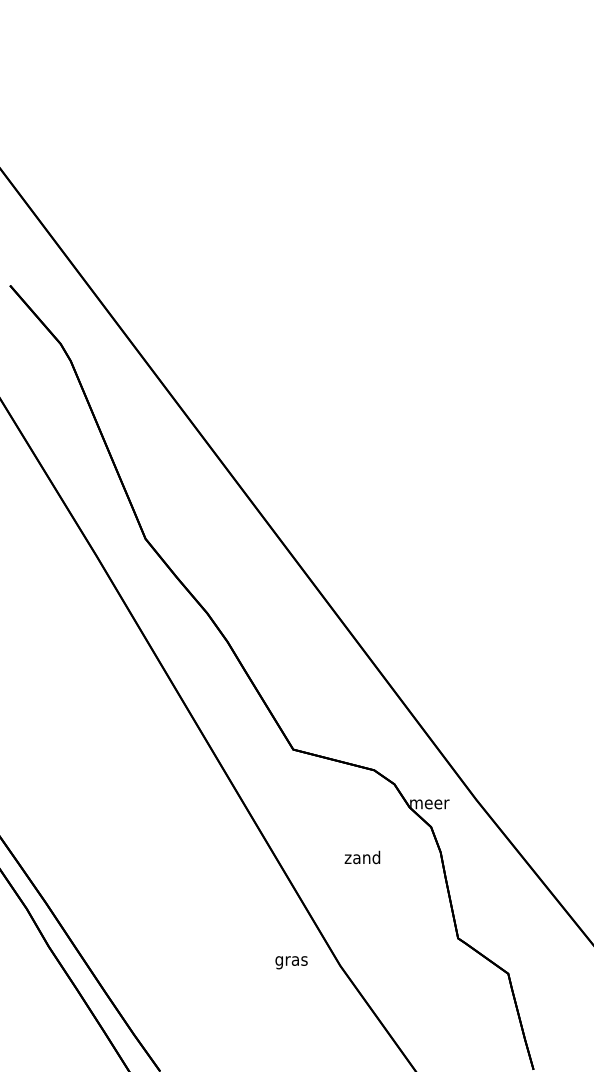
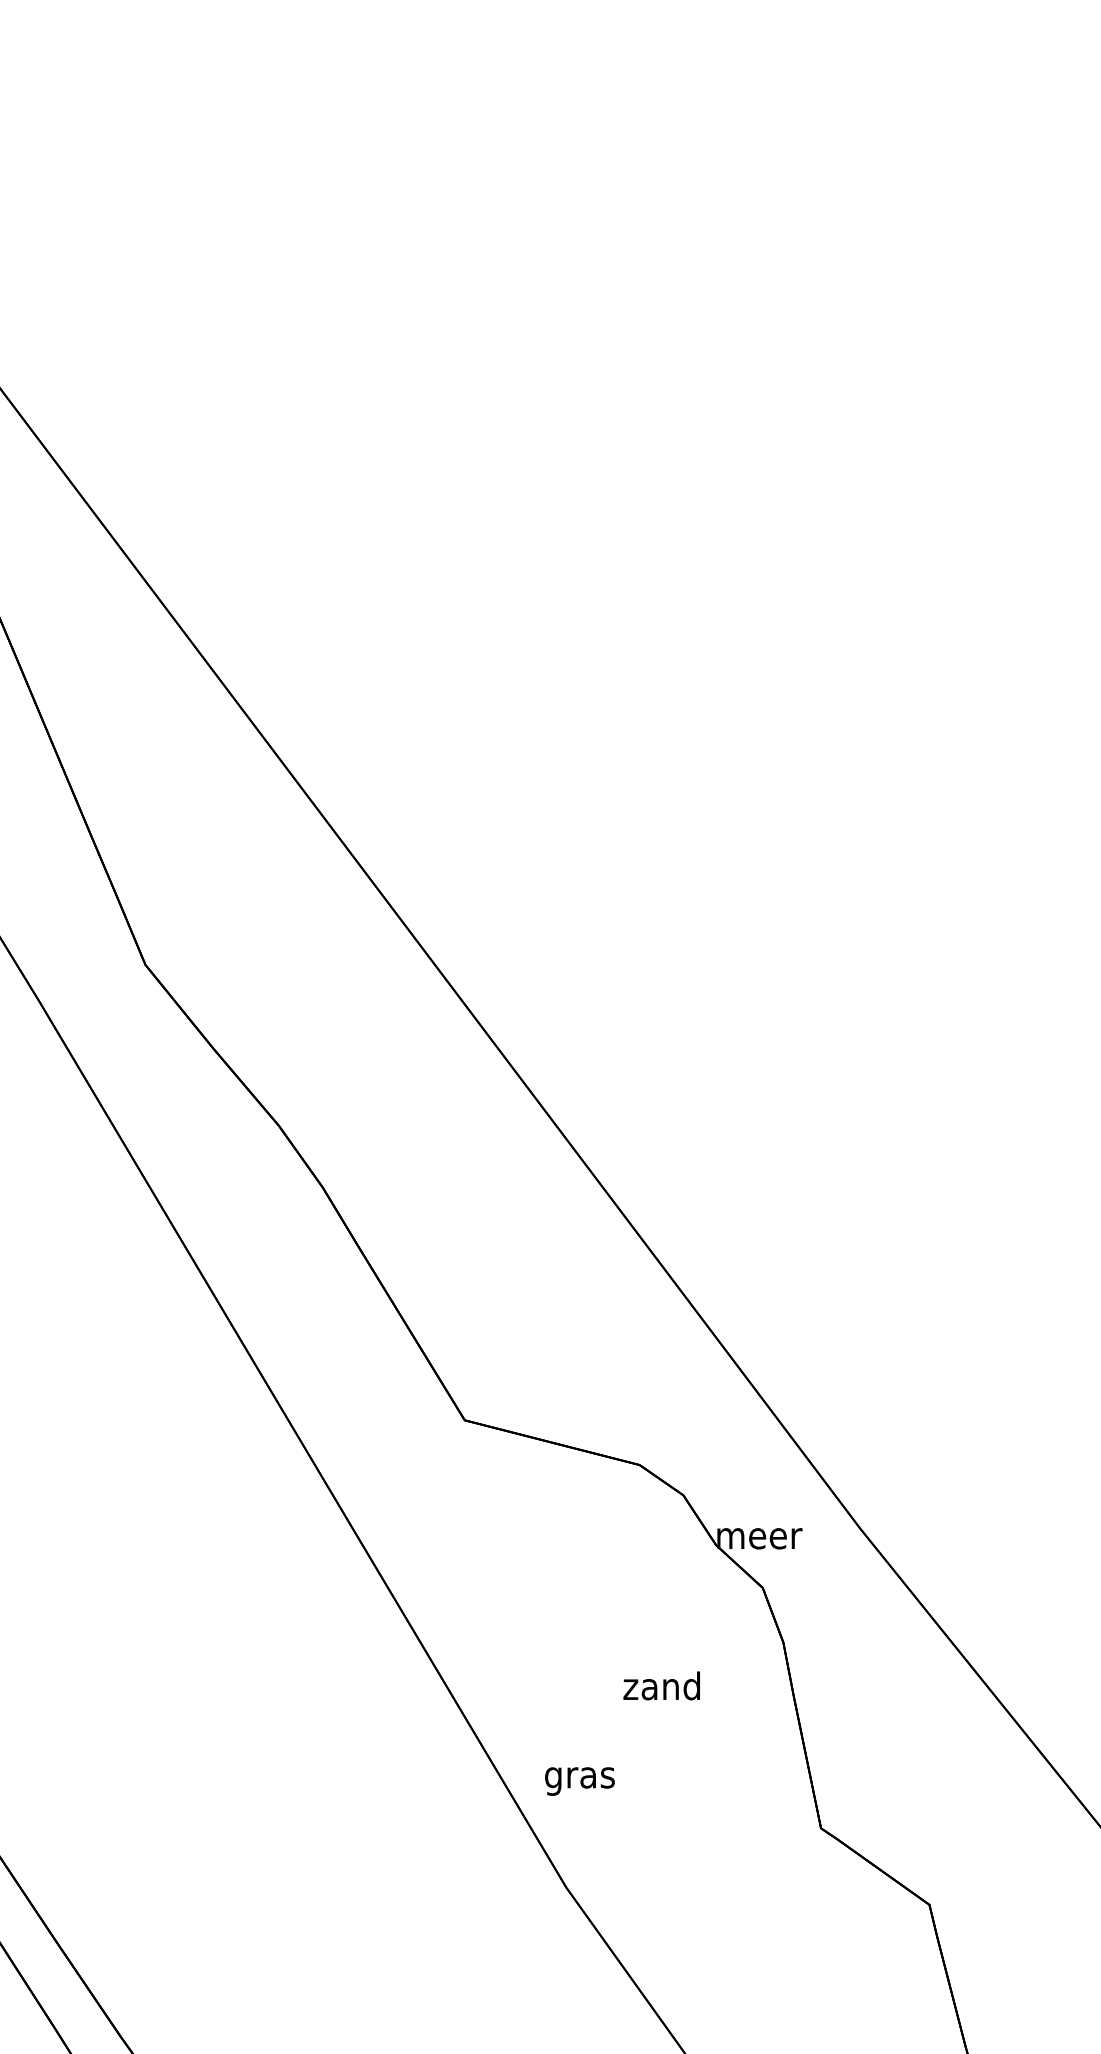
text: (362, 857) -> (661, 1685), moved
text: (291, 962) -> (579, 1781), moved

